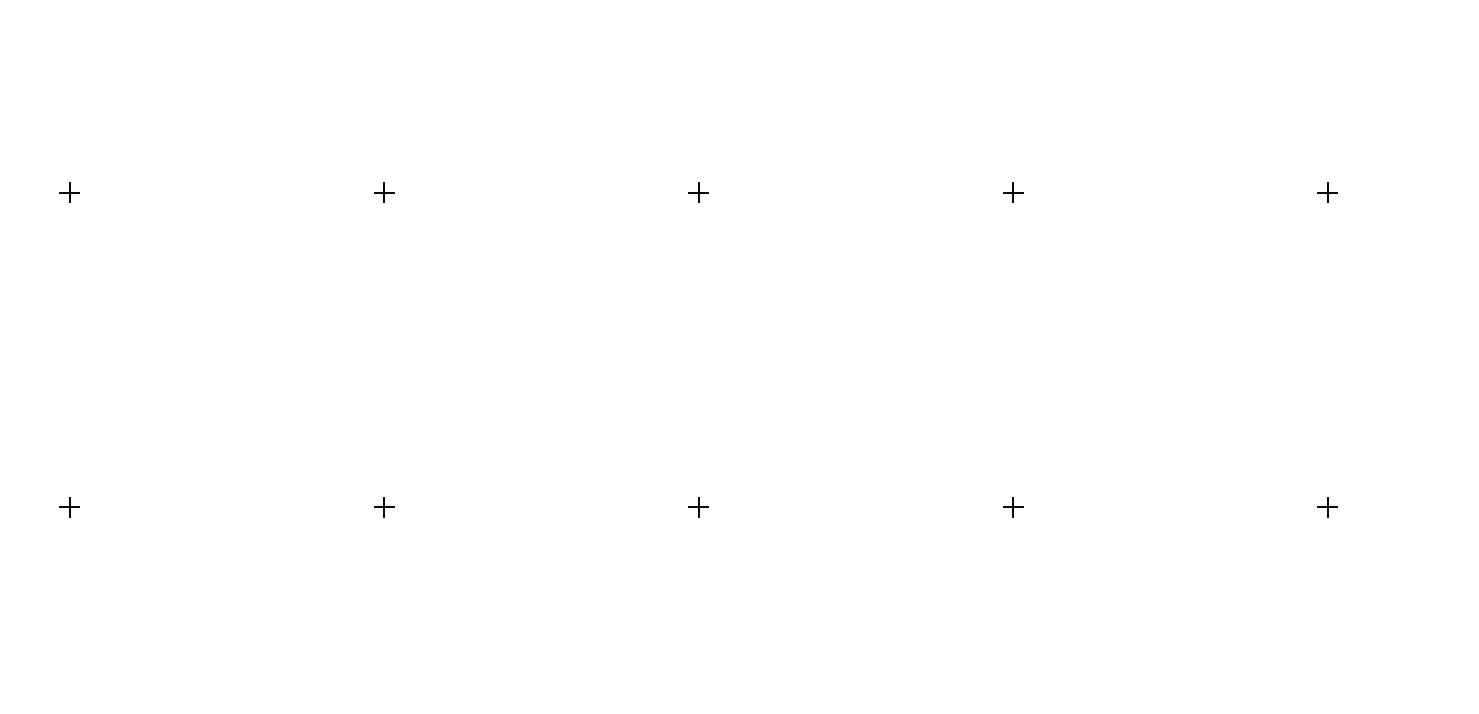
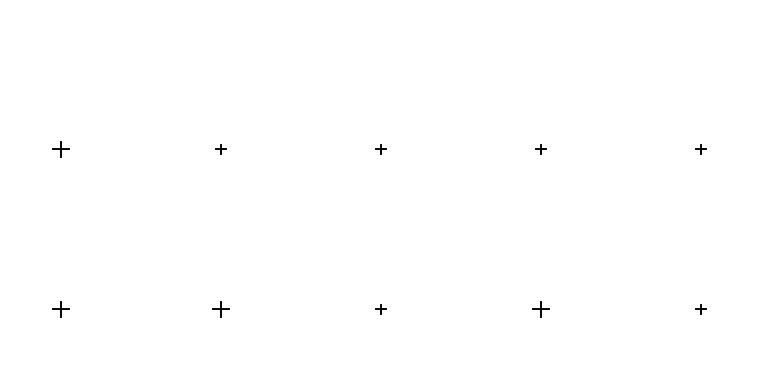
part: (68, 193) -> (60, 149), size x1.6
part: (68, 507) -> (60, 309), size x1.6
part: (383, 507) -> (220, 309), size x1.6
part: (1012, 507) -> (540, 309), size x1.6

